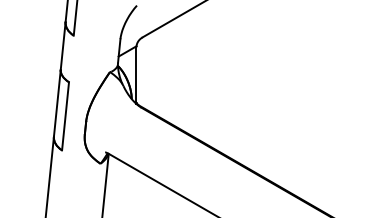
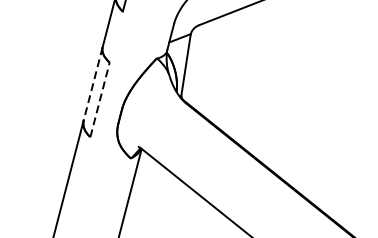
line: (57, 103) -> (93, 84), solid -> dashed
line: (65, 115) -> (100, 98), solid -> dashed

